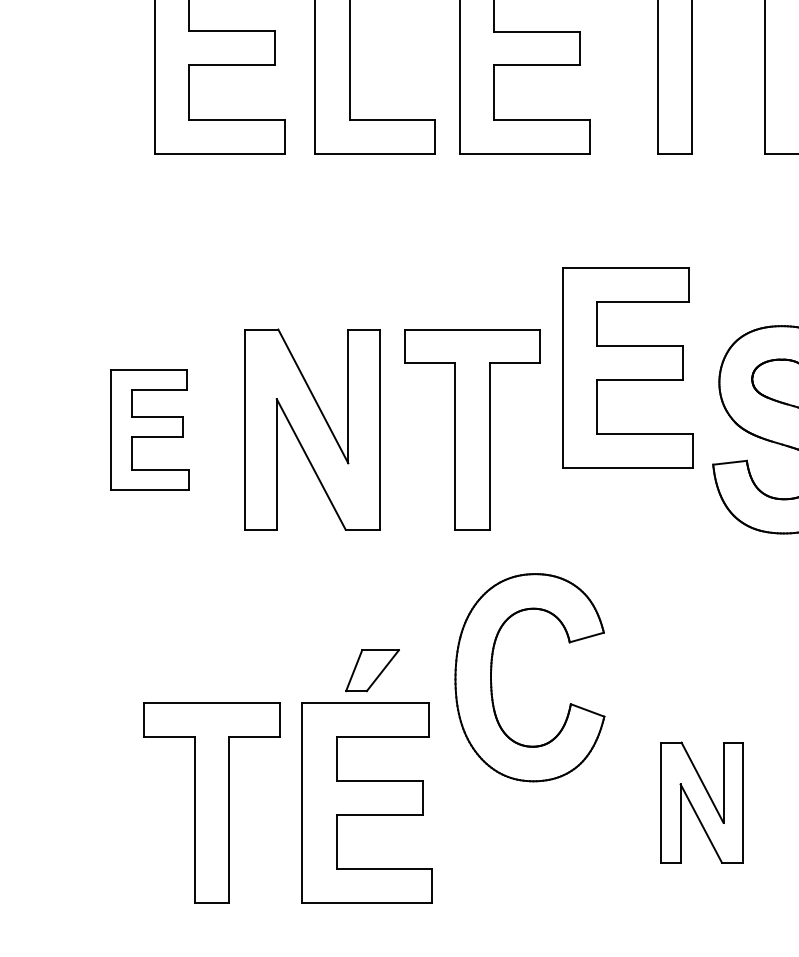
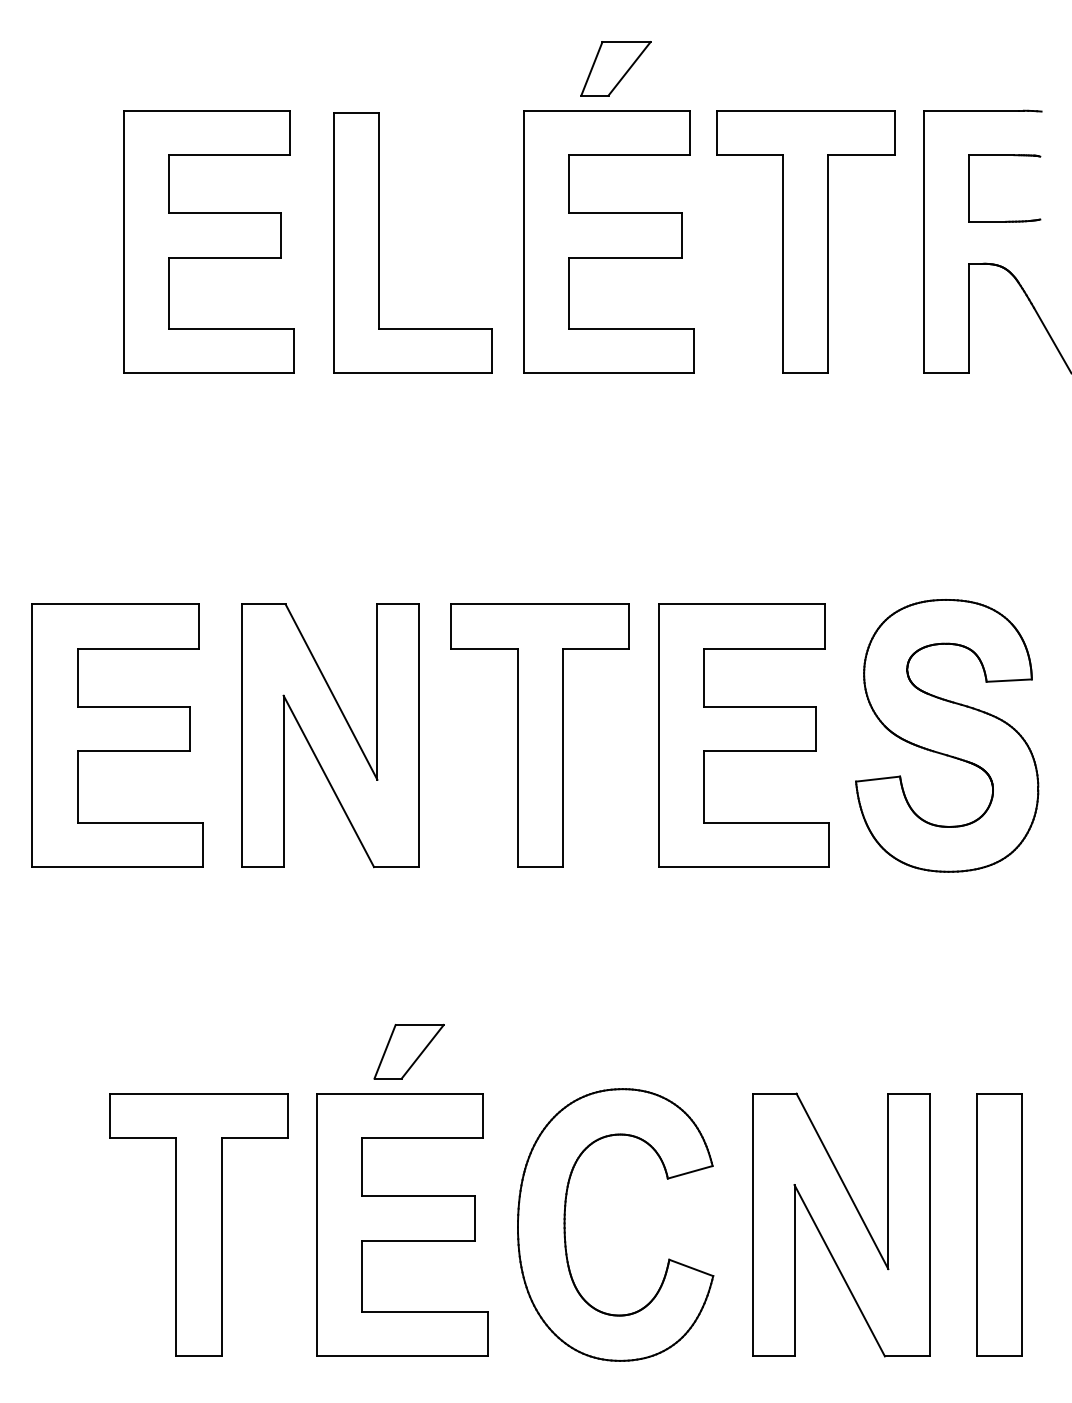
part: (627, 367) -> (743, 735), moved
part: (150, 429) -> (117, 735), size x1.67
part: (491, 677) -> (565, 1224), moved
part: (702, 802) -> (841, 1224), size x1.67

